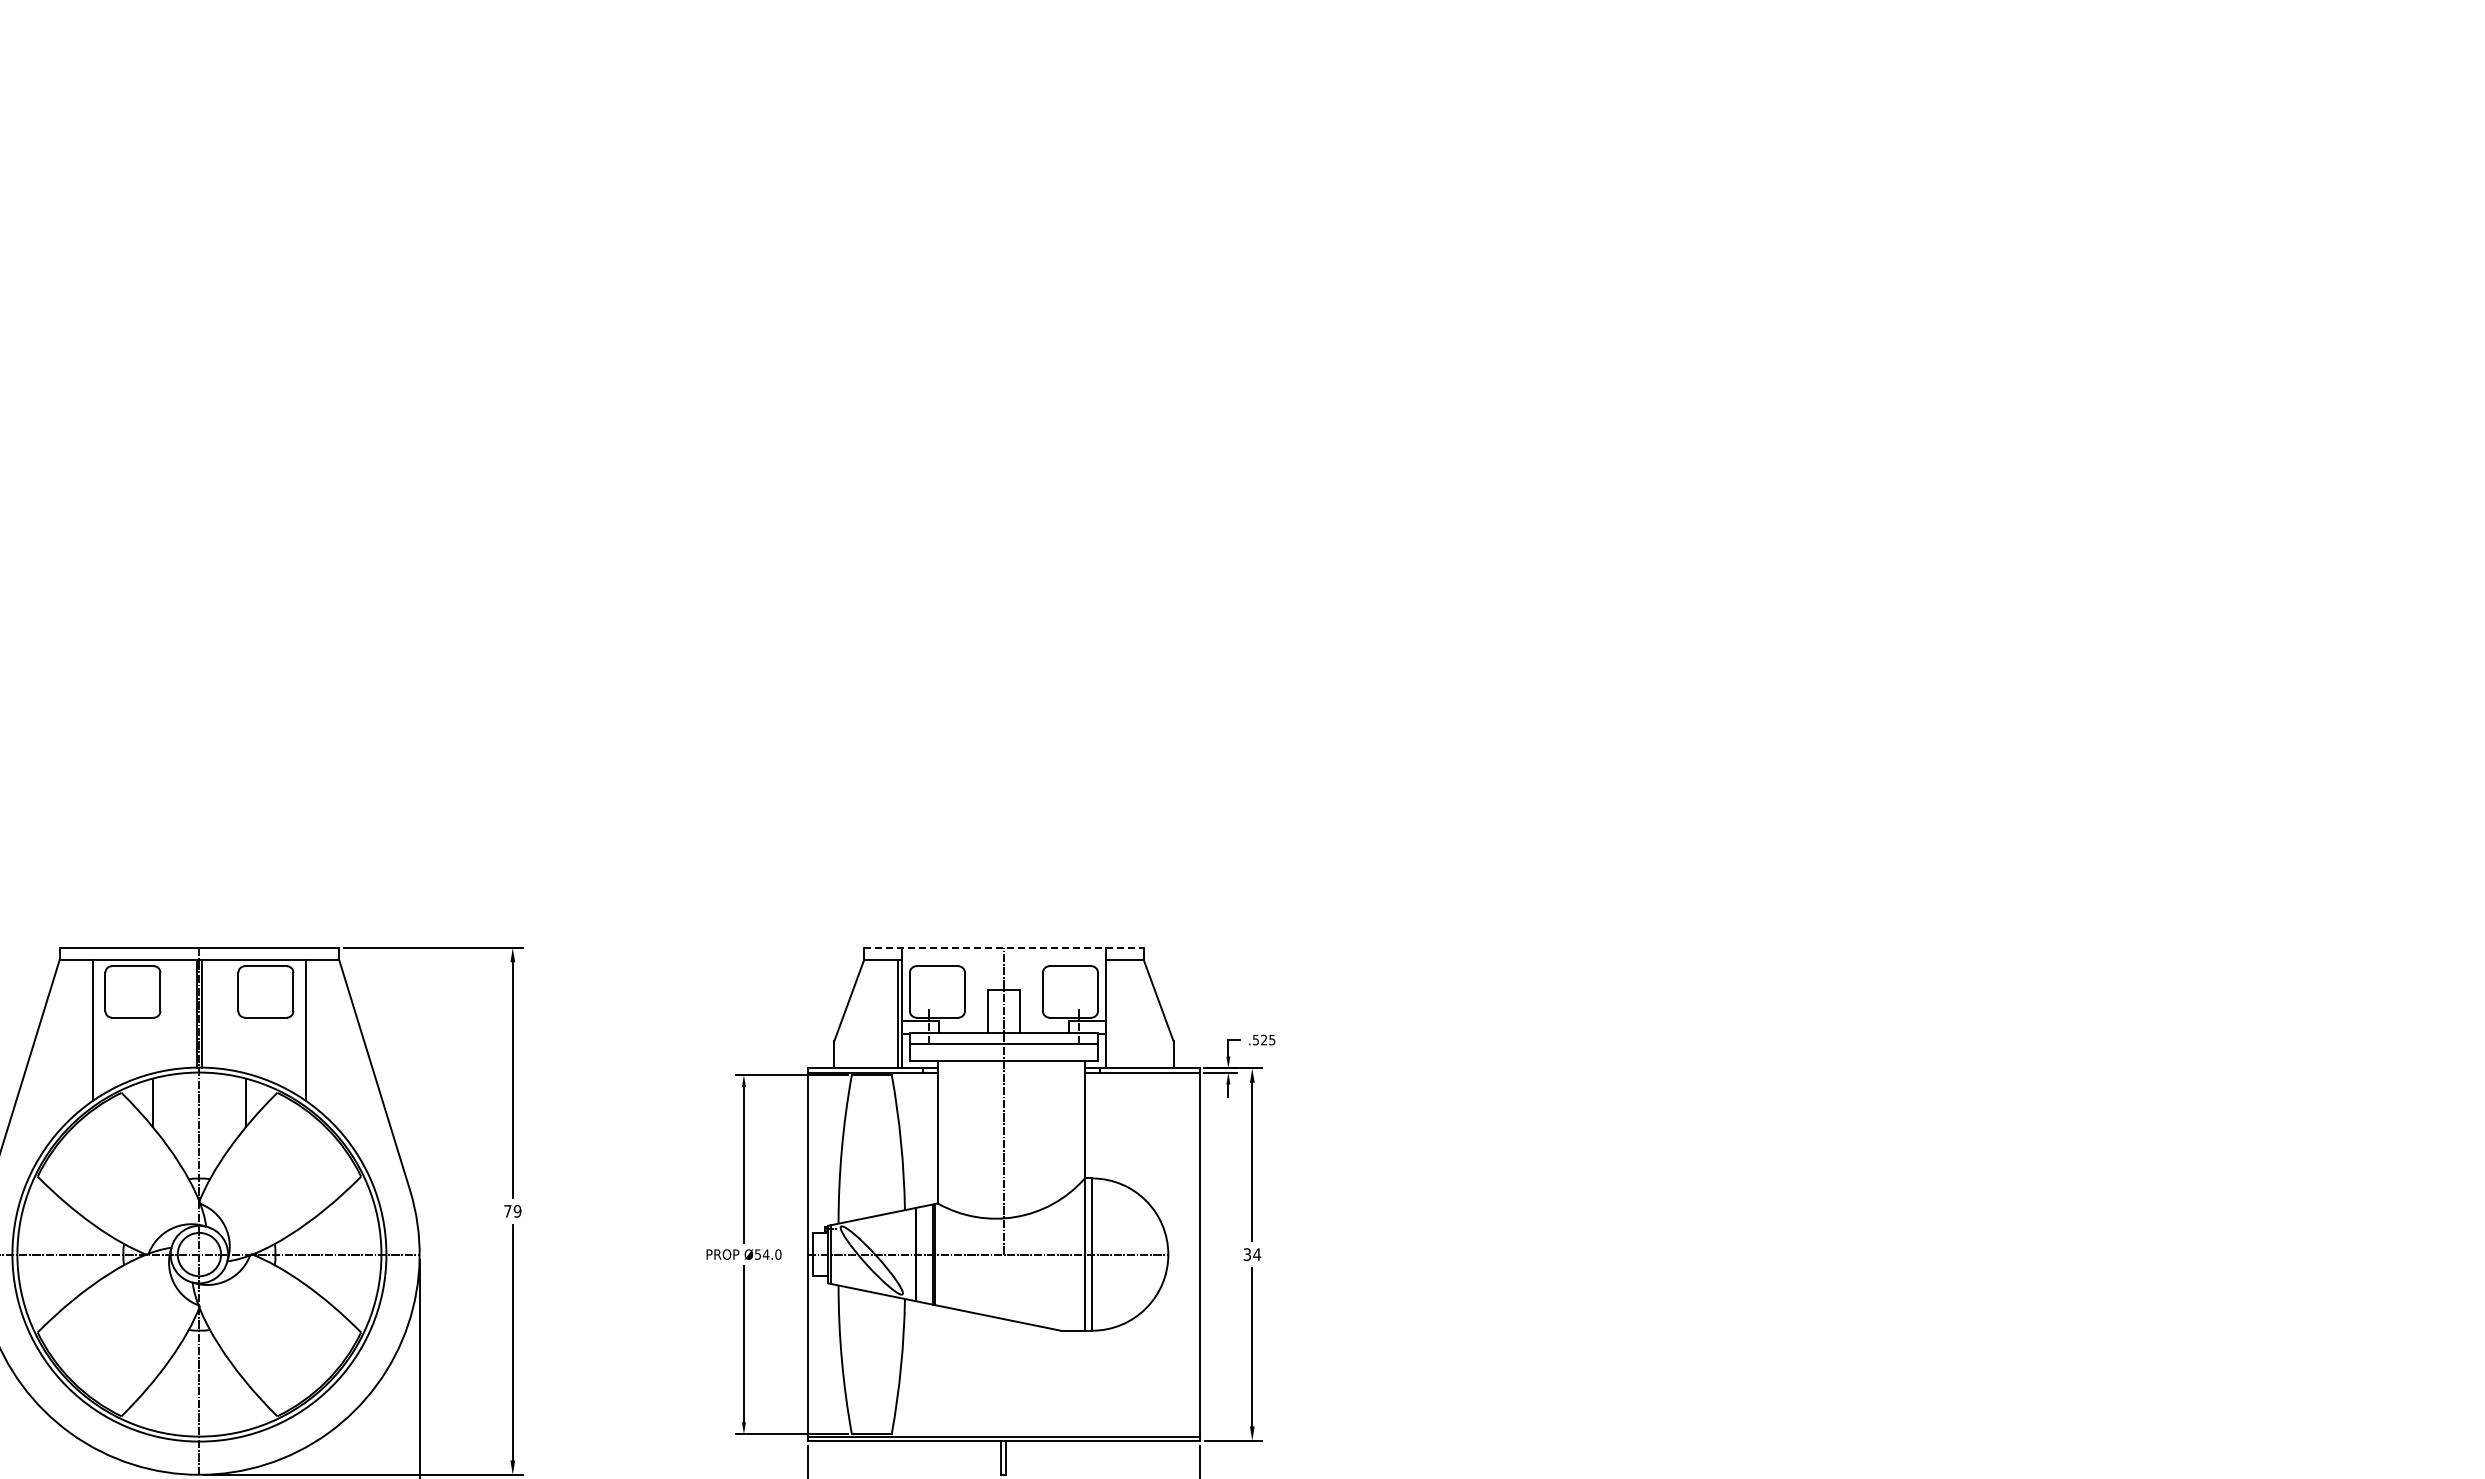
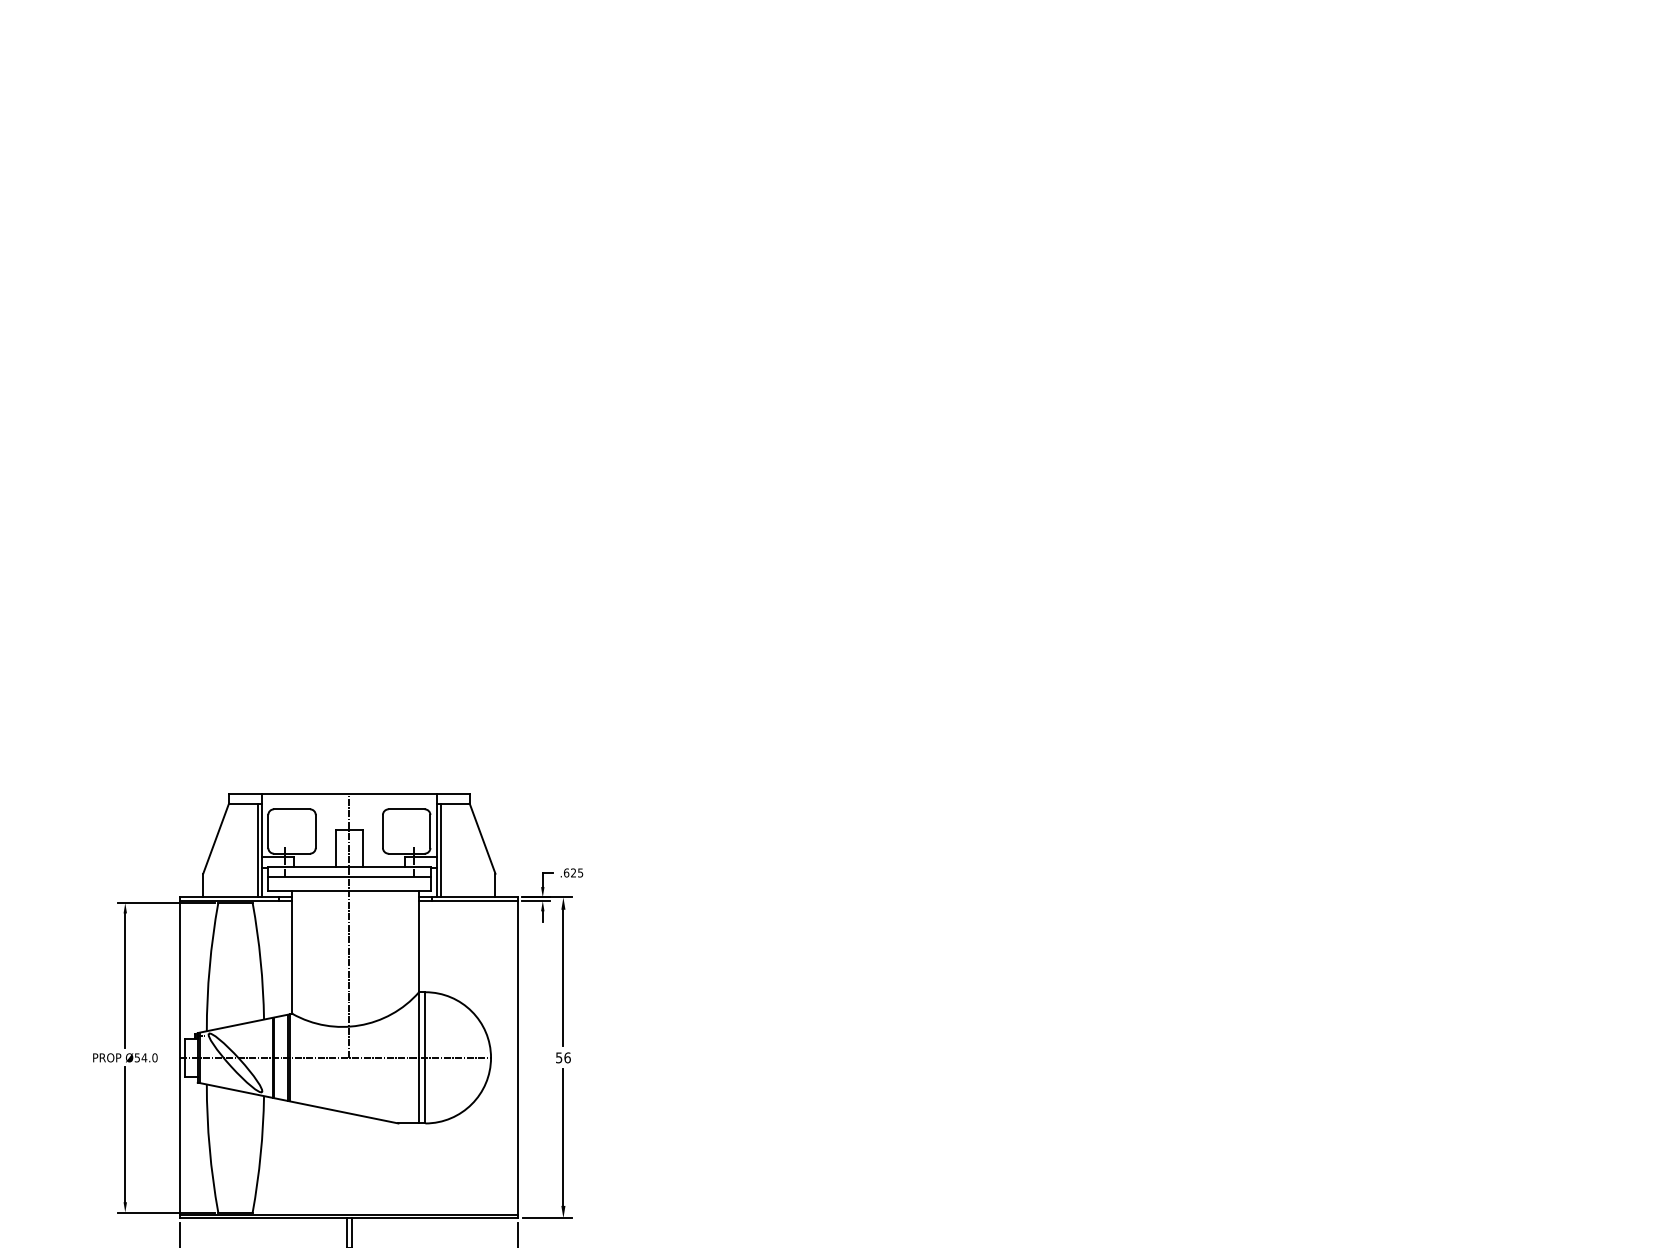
line: (1003, 947) -> (348, 793), dashed -> solid
line: (1110, 1013) -> (441, 850), added
text: (1255, 1039) -> (566, 872), .525 -> .625
text: (1252, 1254) -> (563, 1057), 34 -> 56

